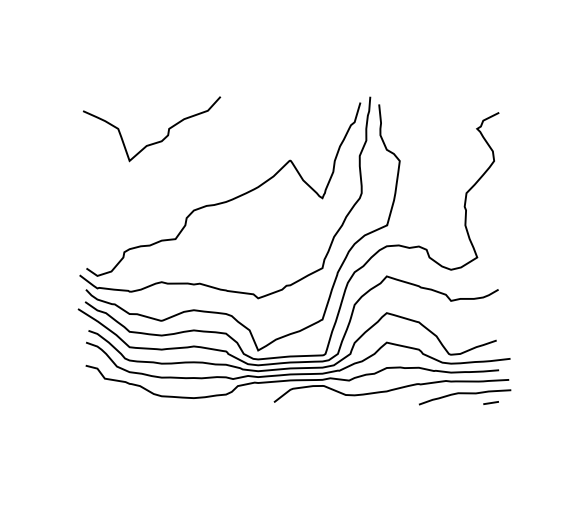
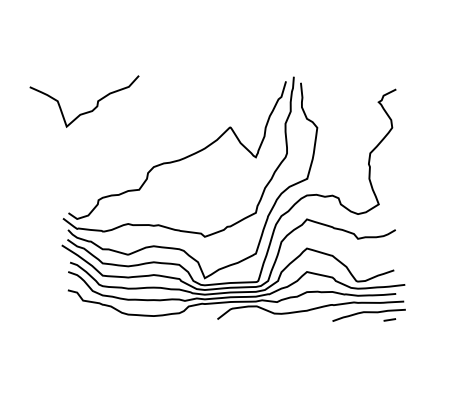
curve: (154, 141) -> (86, 111), moved

